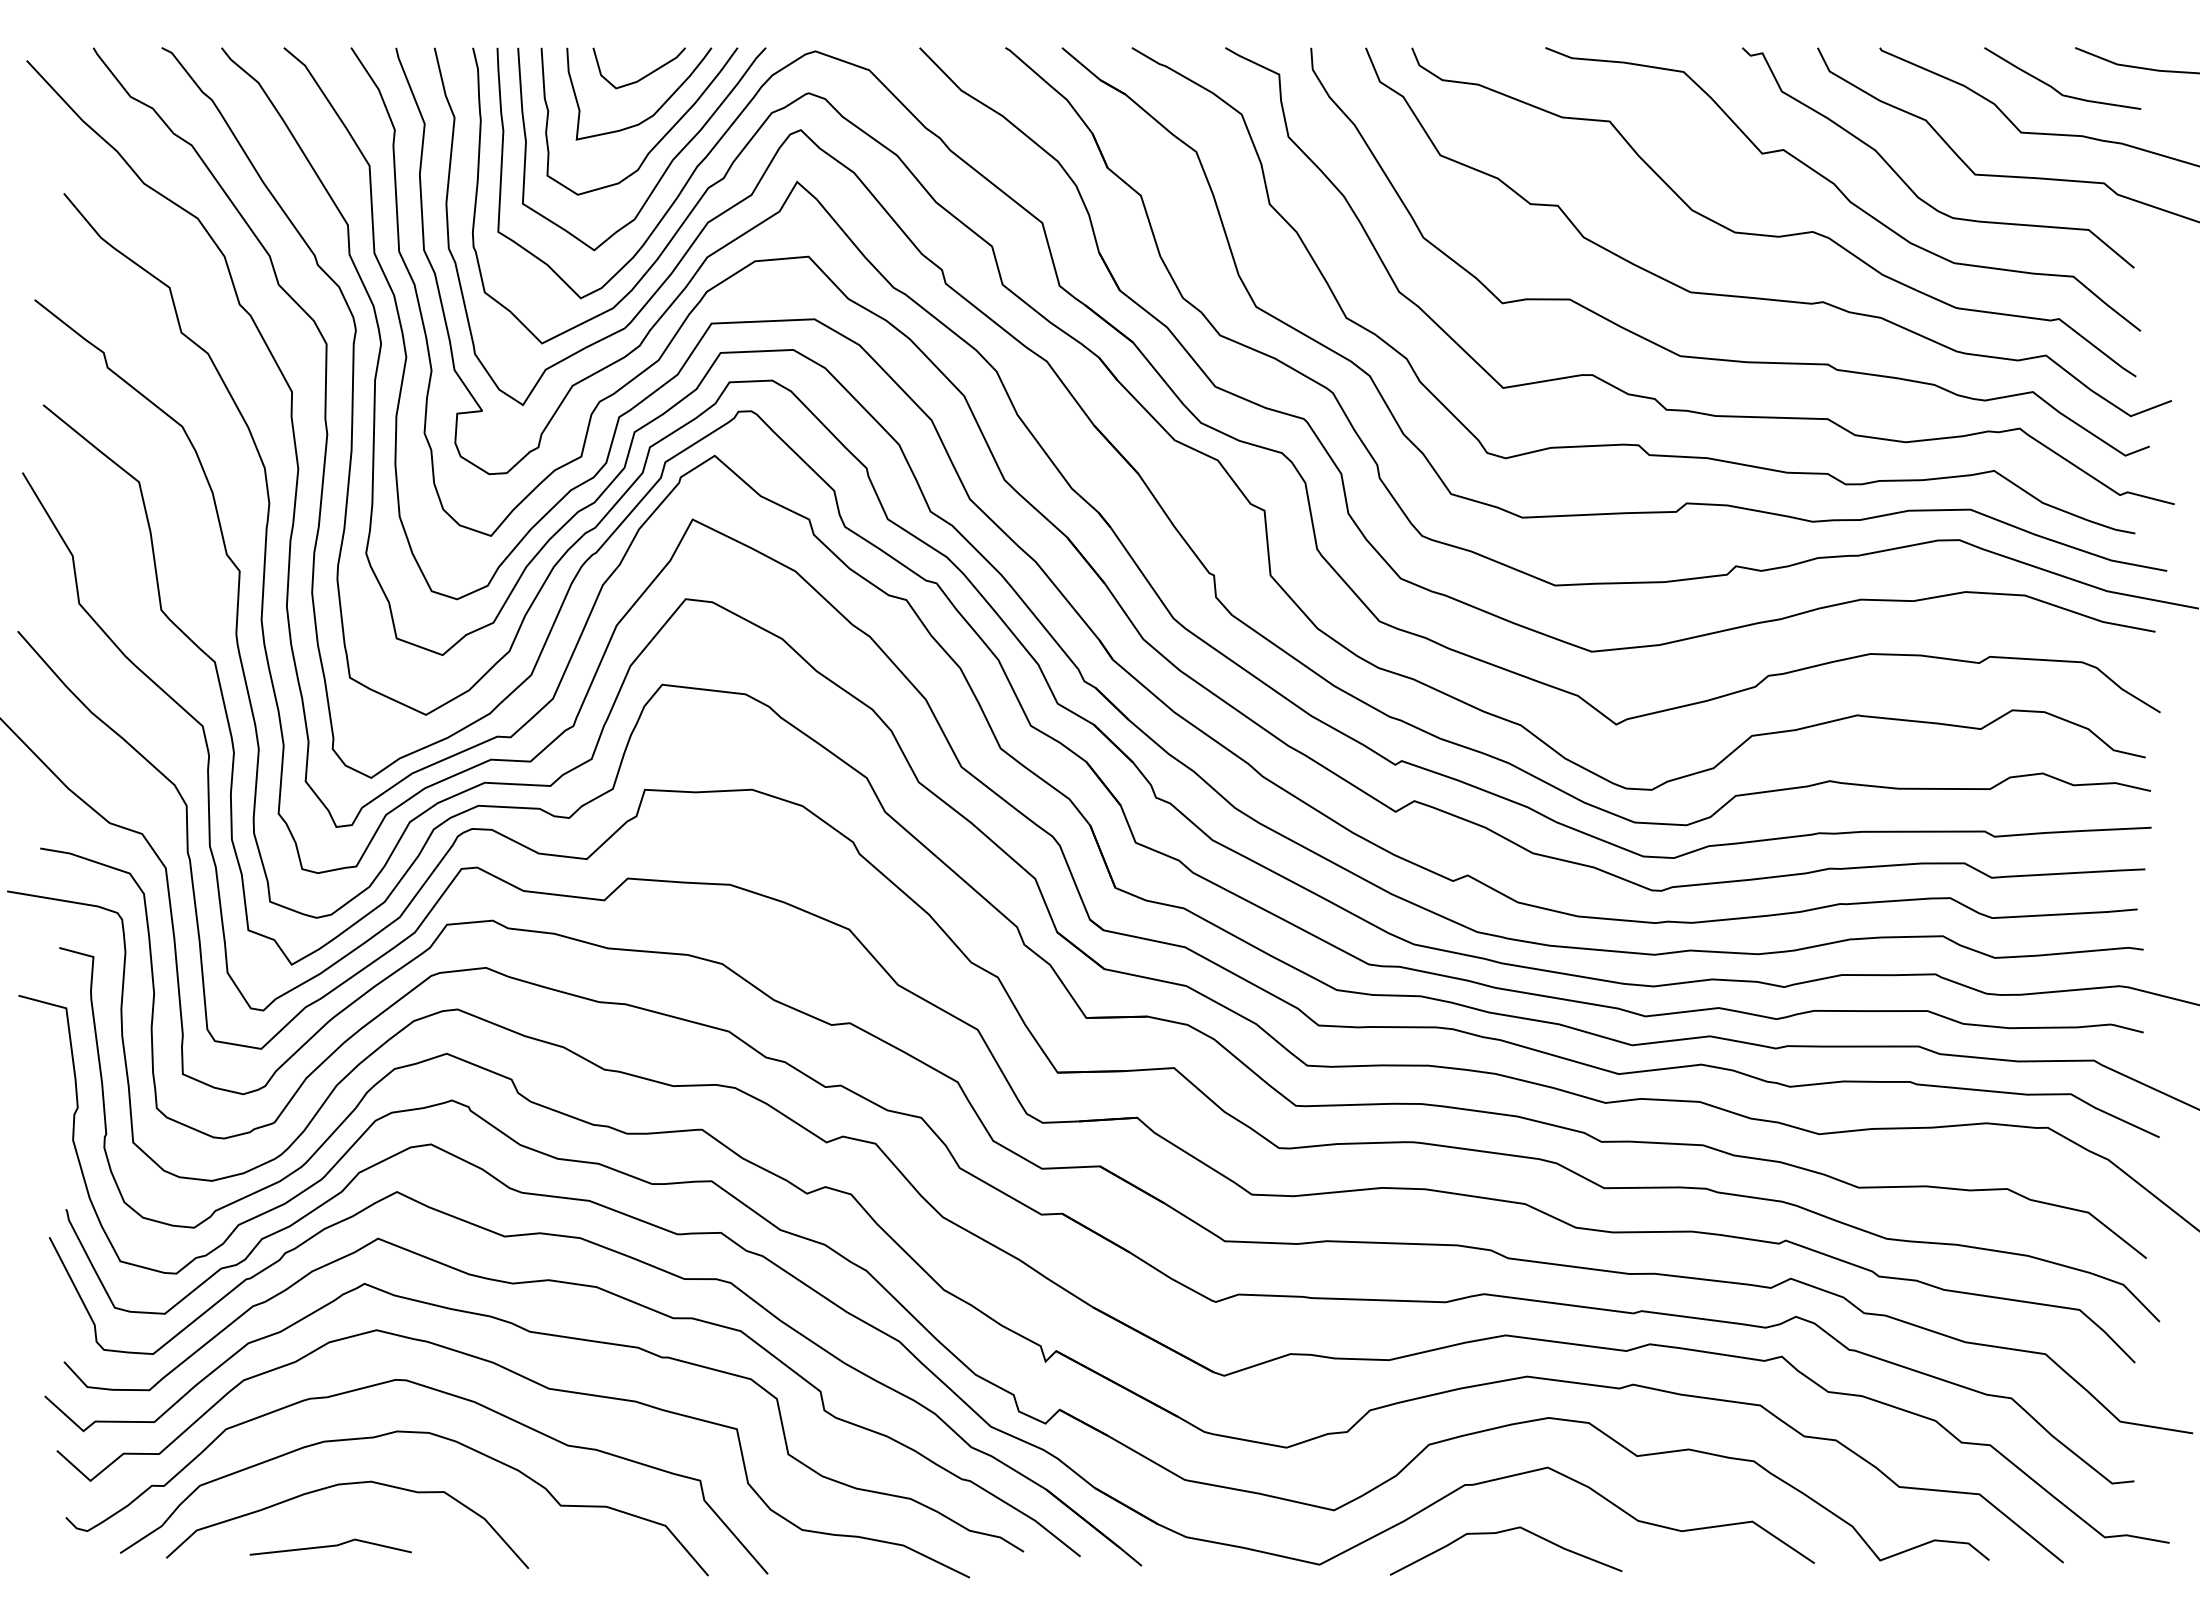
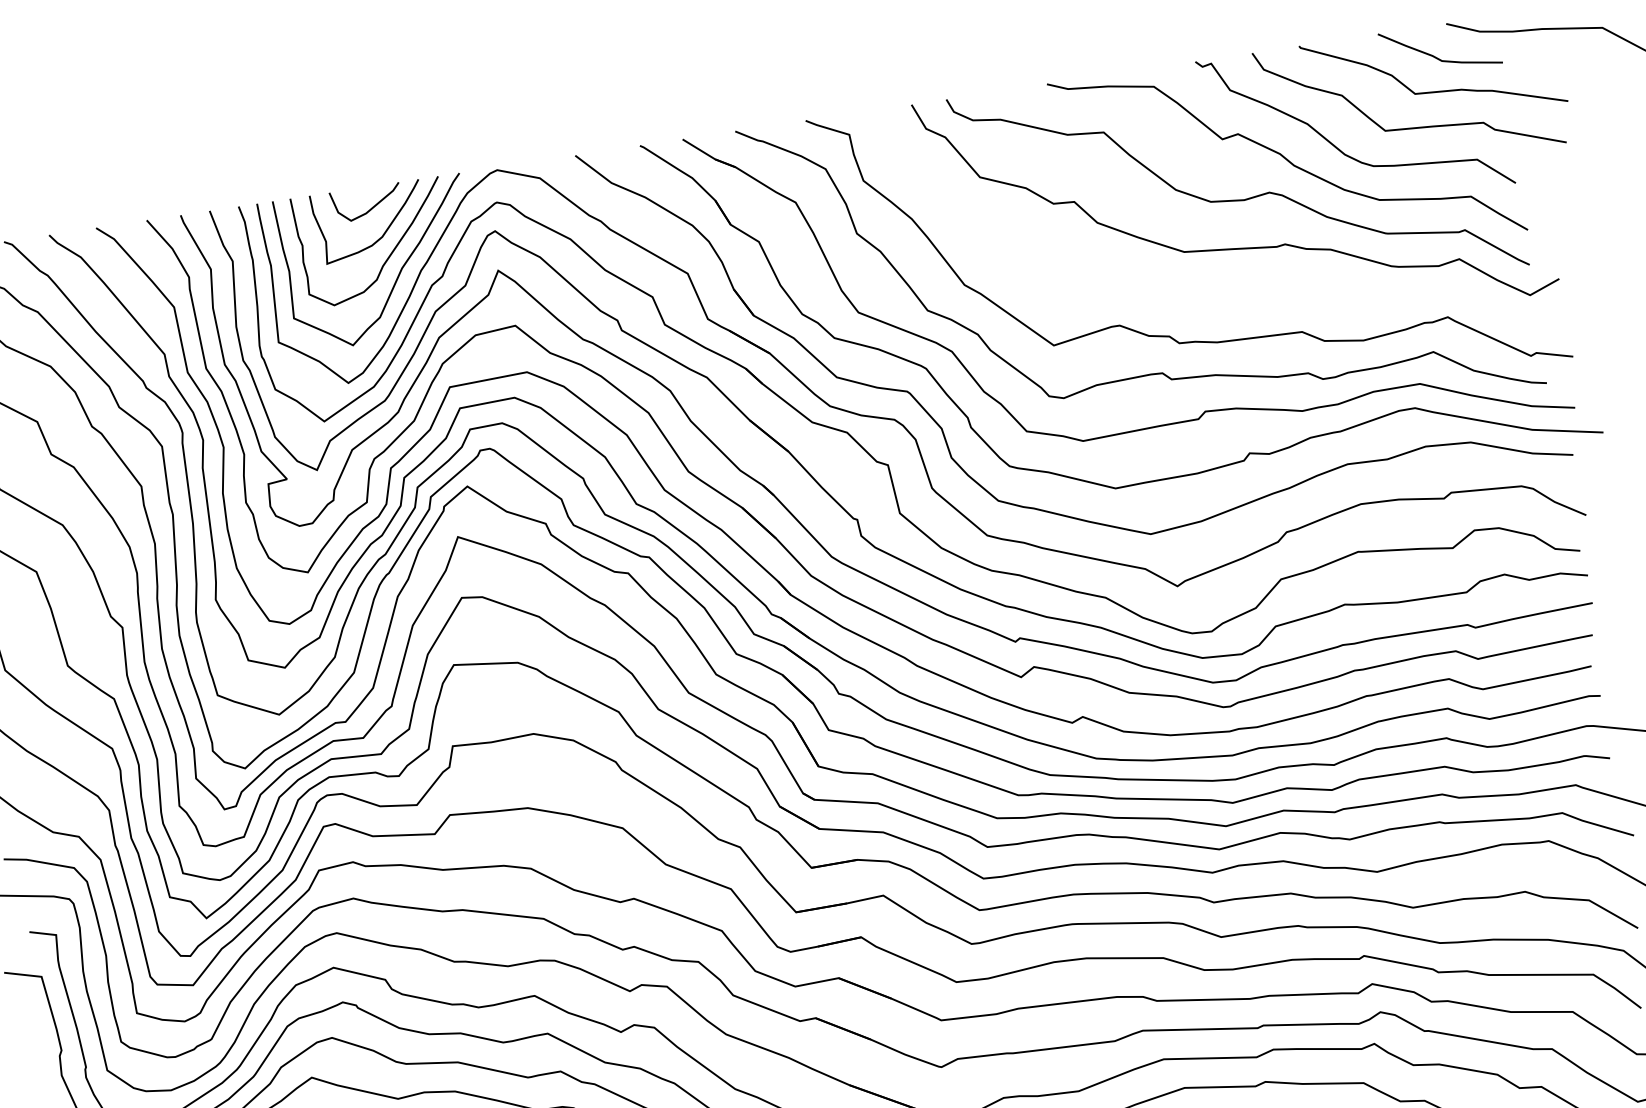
curve: (1720, 358) -> (1214, 298), removed

